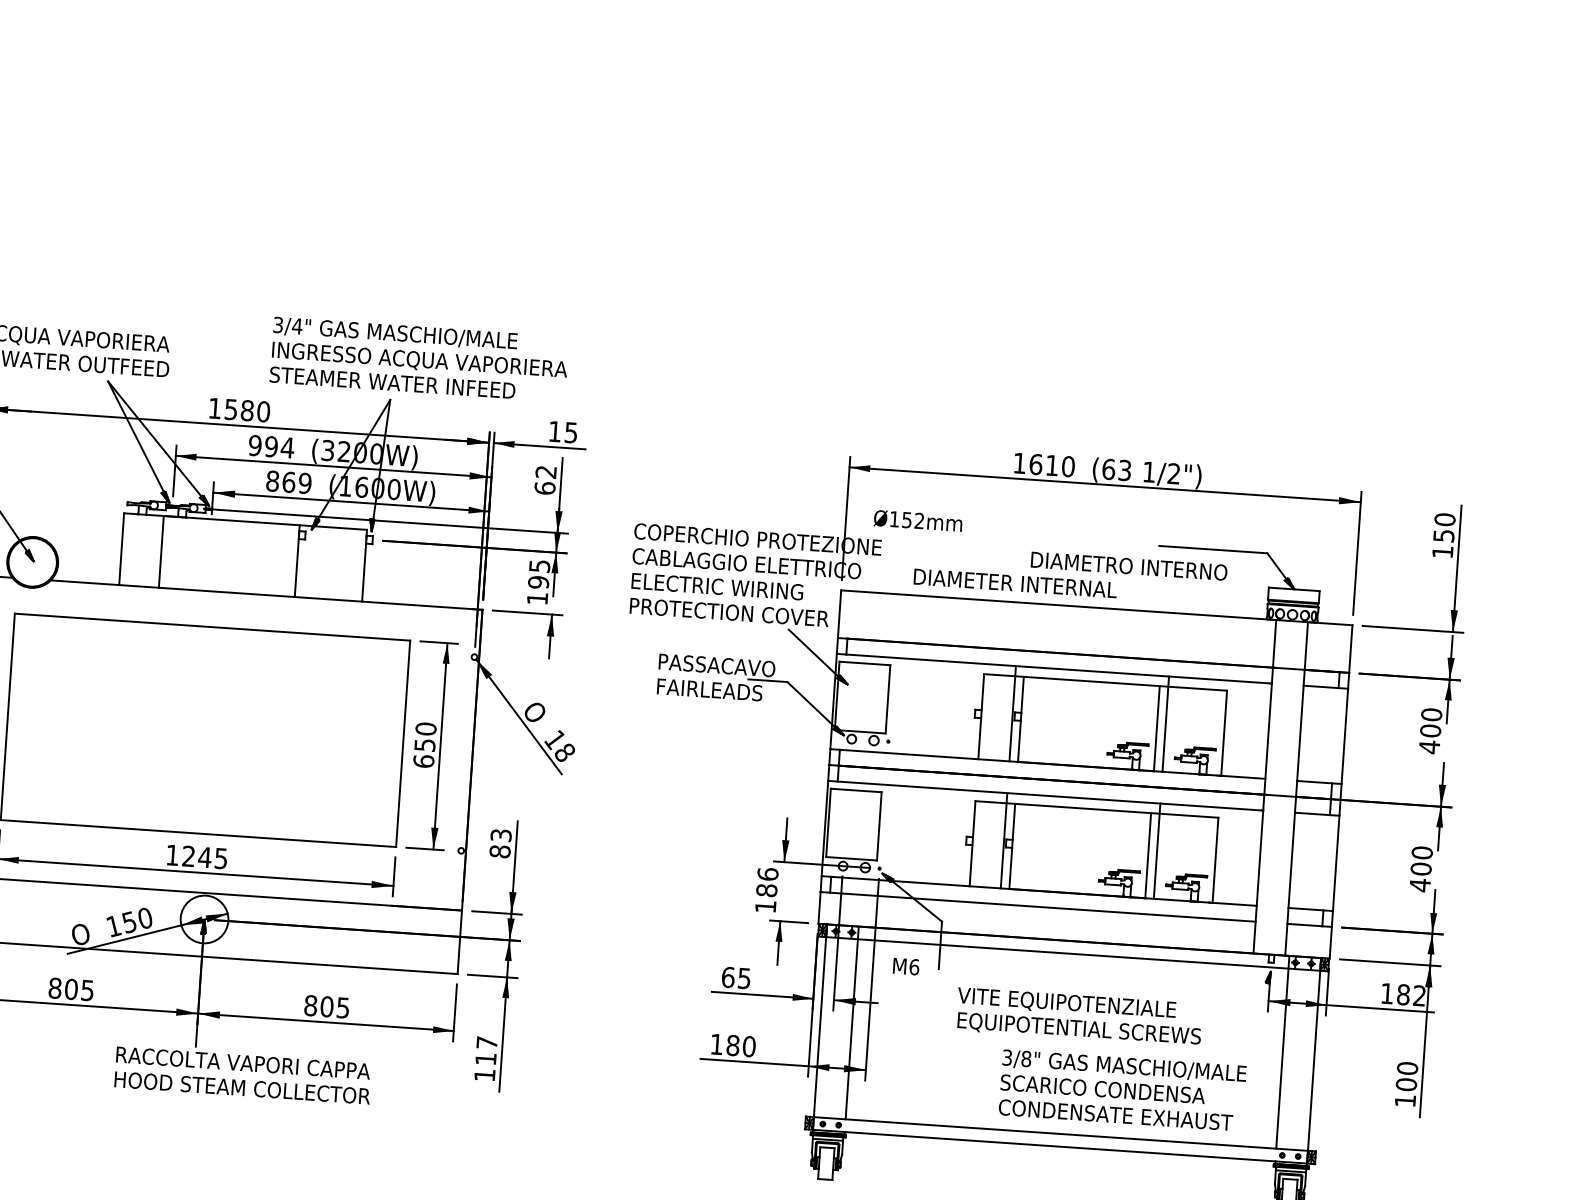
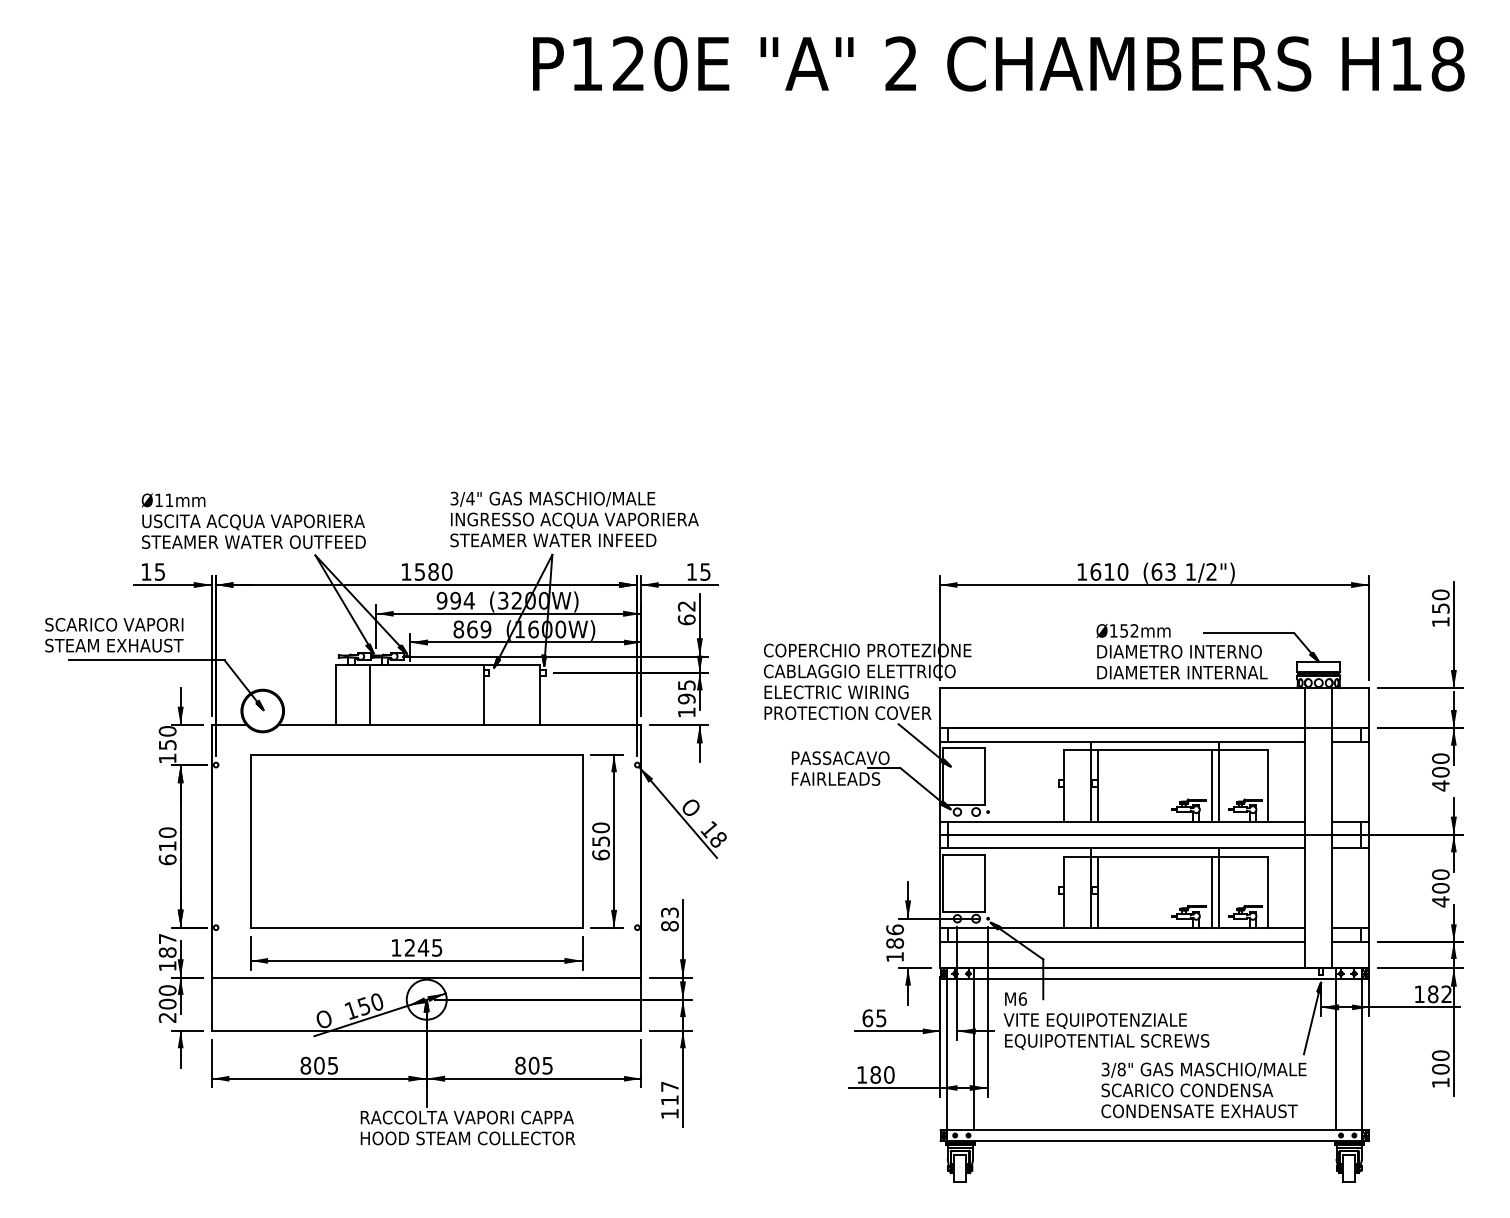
text: (918, 520) -> (1133, 630), moved
text: (1015, 583) -> (1182, 672), moved
text: (1079, 1017) -> (1106, 1031), moved
line: (1255, 1019) -> (1310, 1023), added

